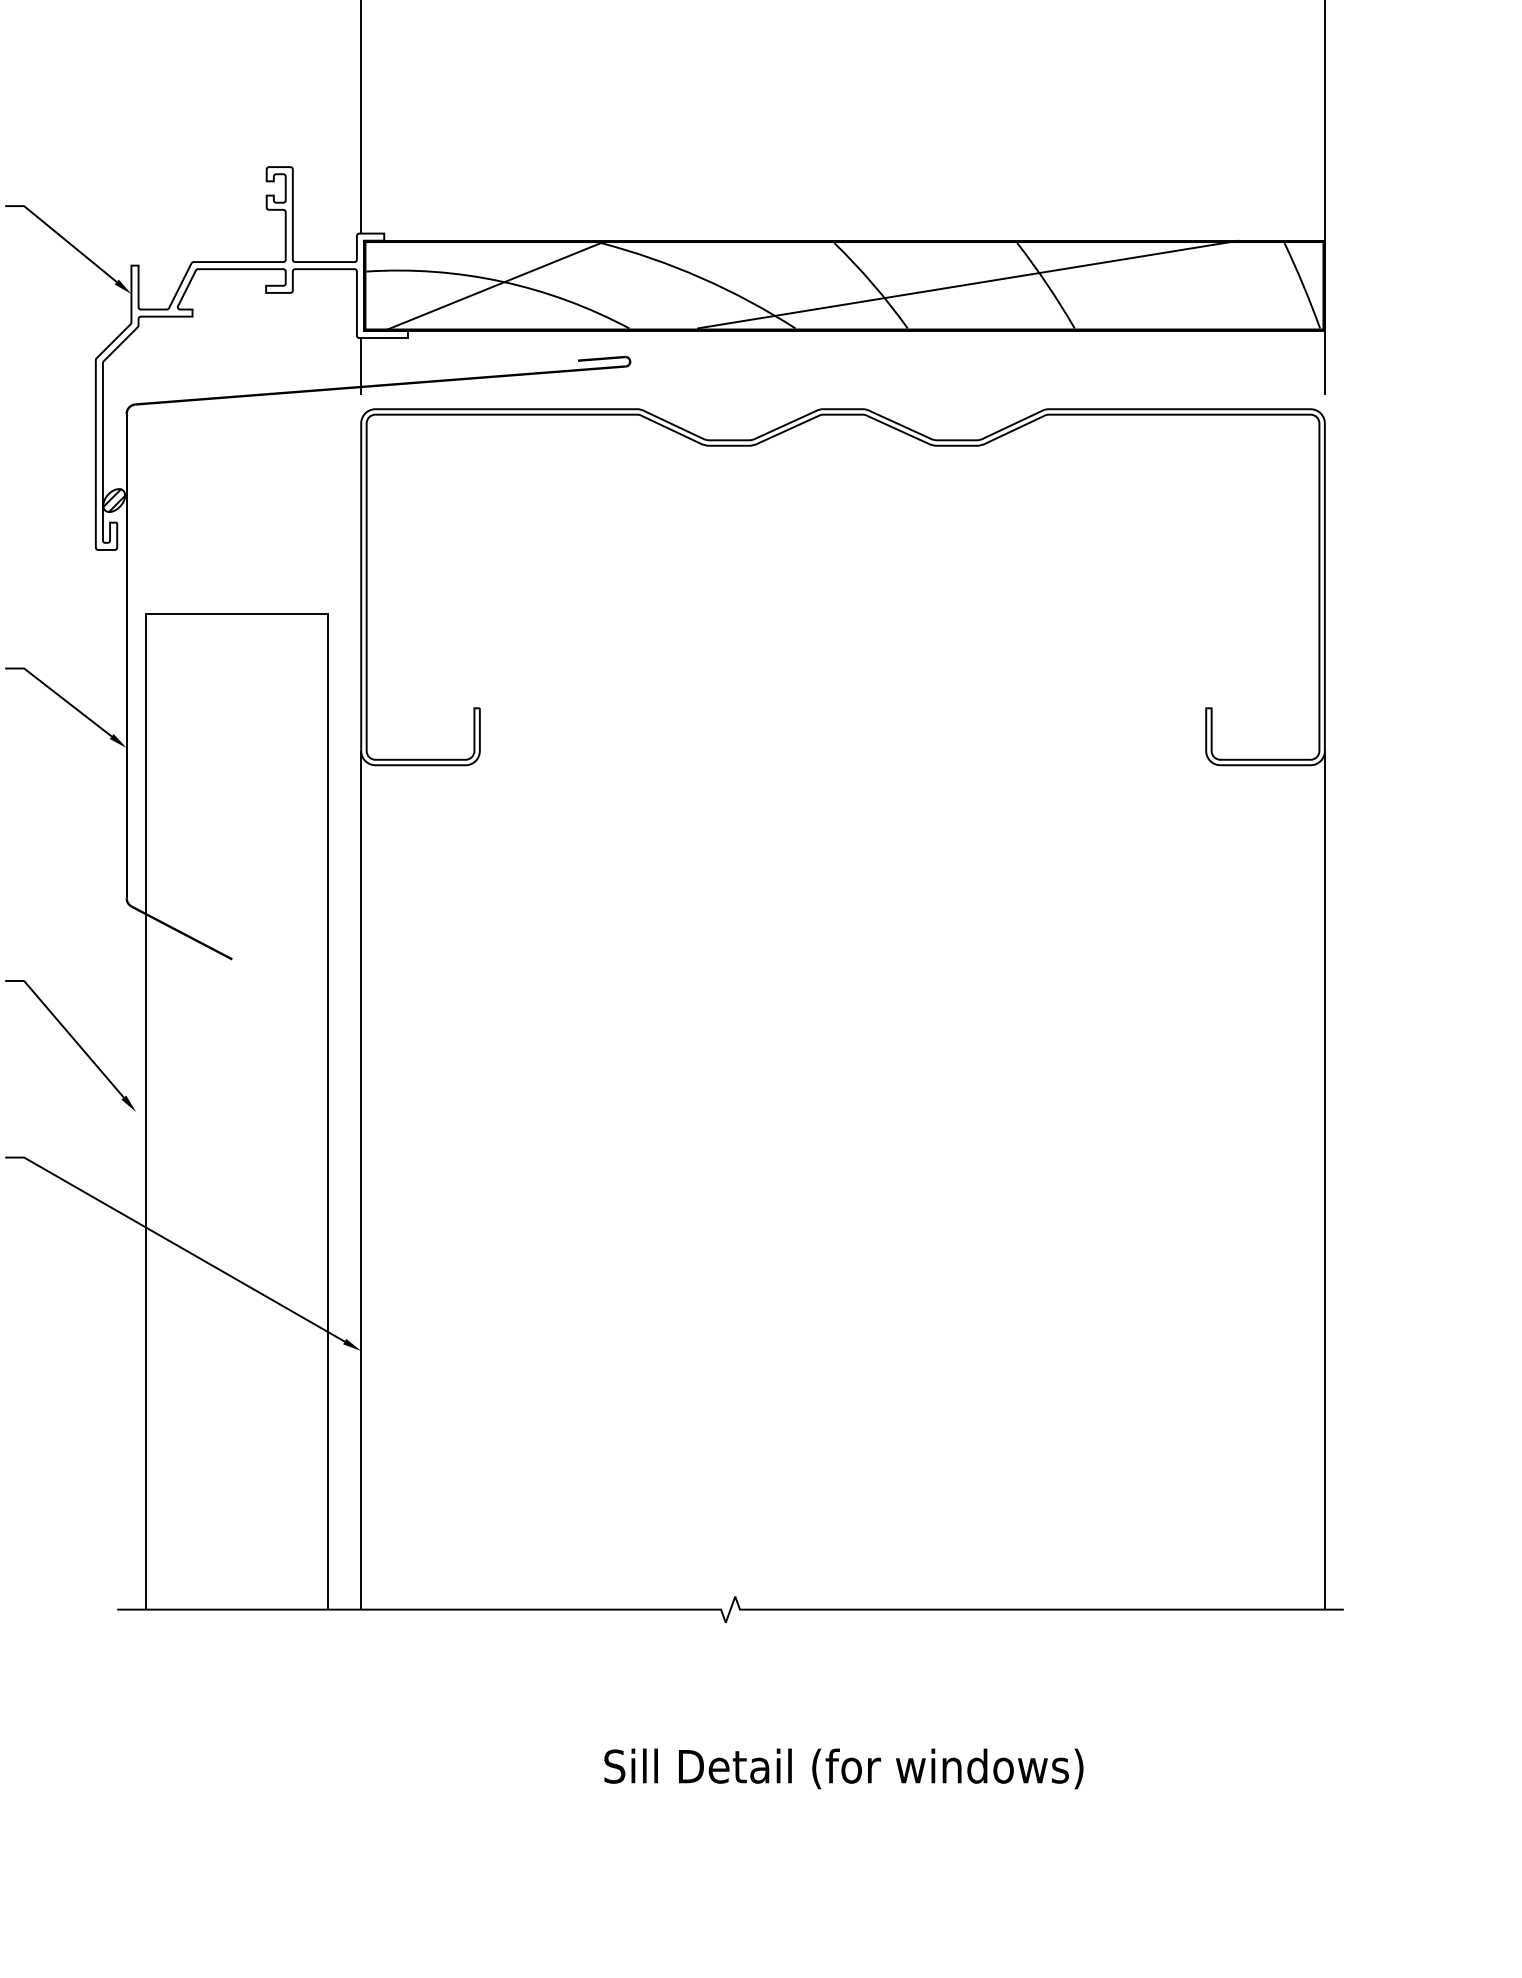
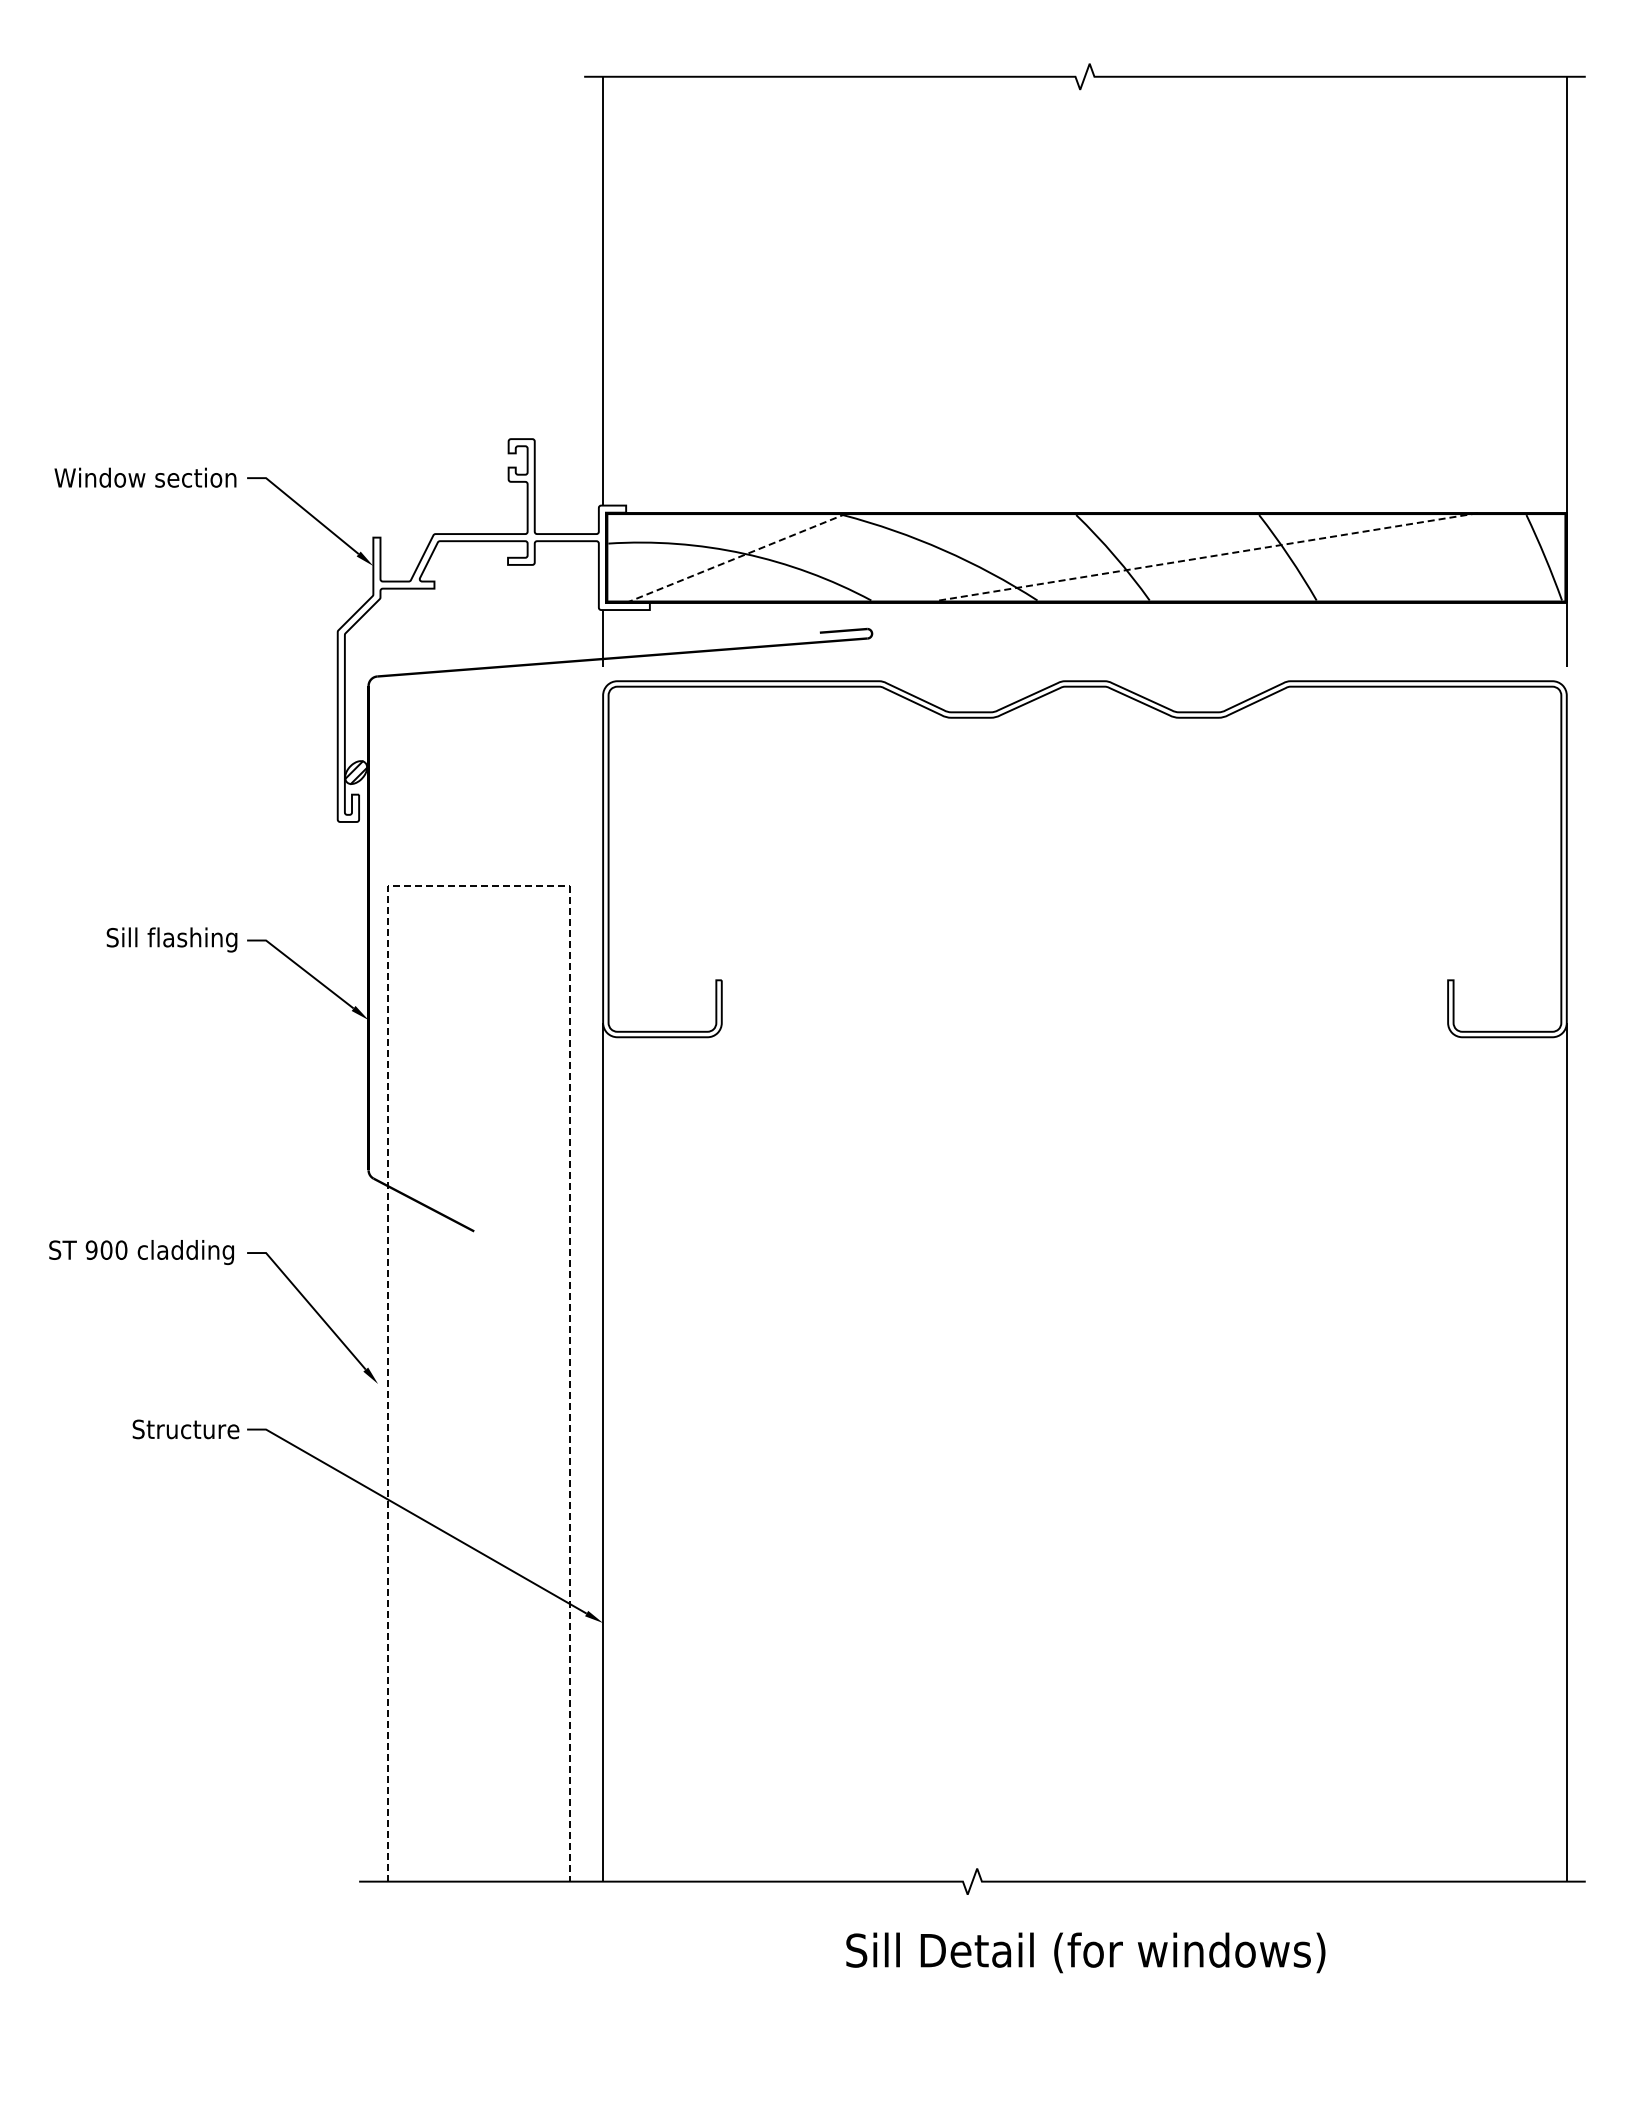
line: (968, 284) -> (1210, 556), solid -> dashed
line: (492, 286) -> (734, 558), solid -> dashed
line: (237, 614) -> (479, 886), solid -> dashed
text: (843, 1768) -> (1085, 1952), moved

